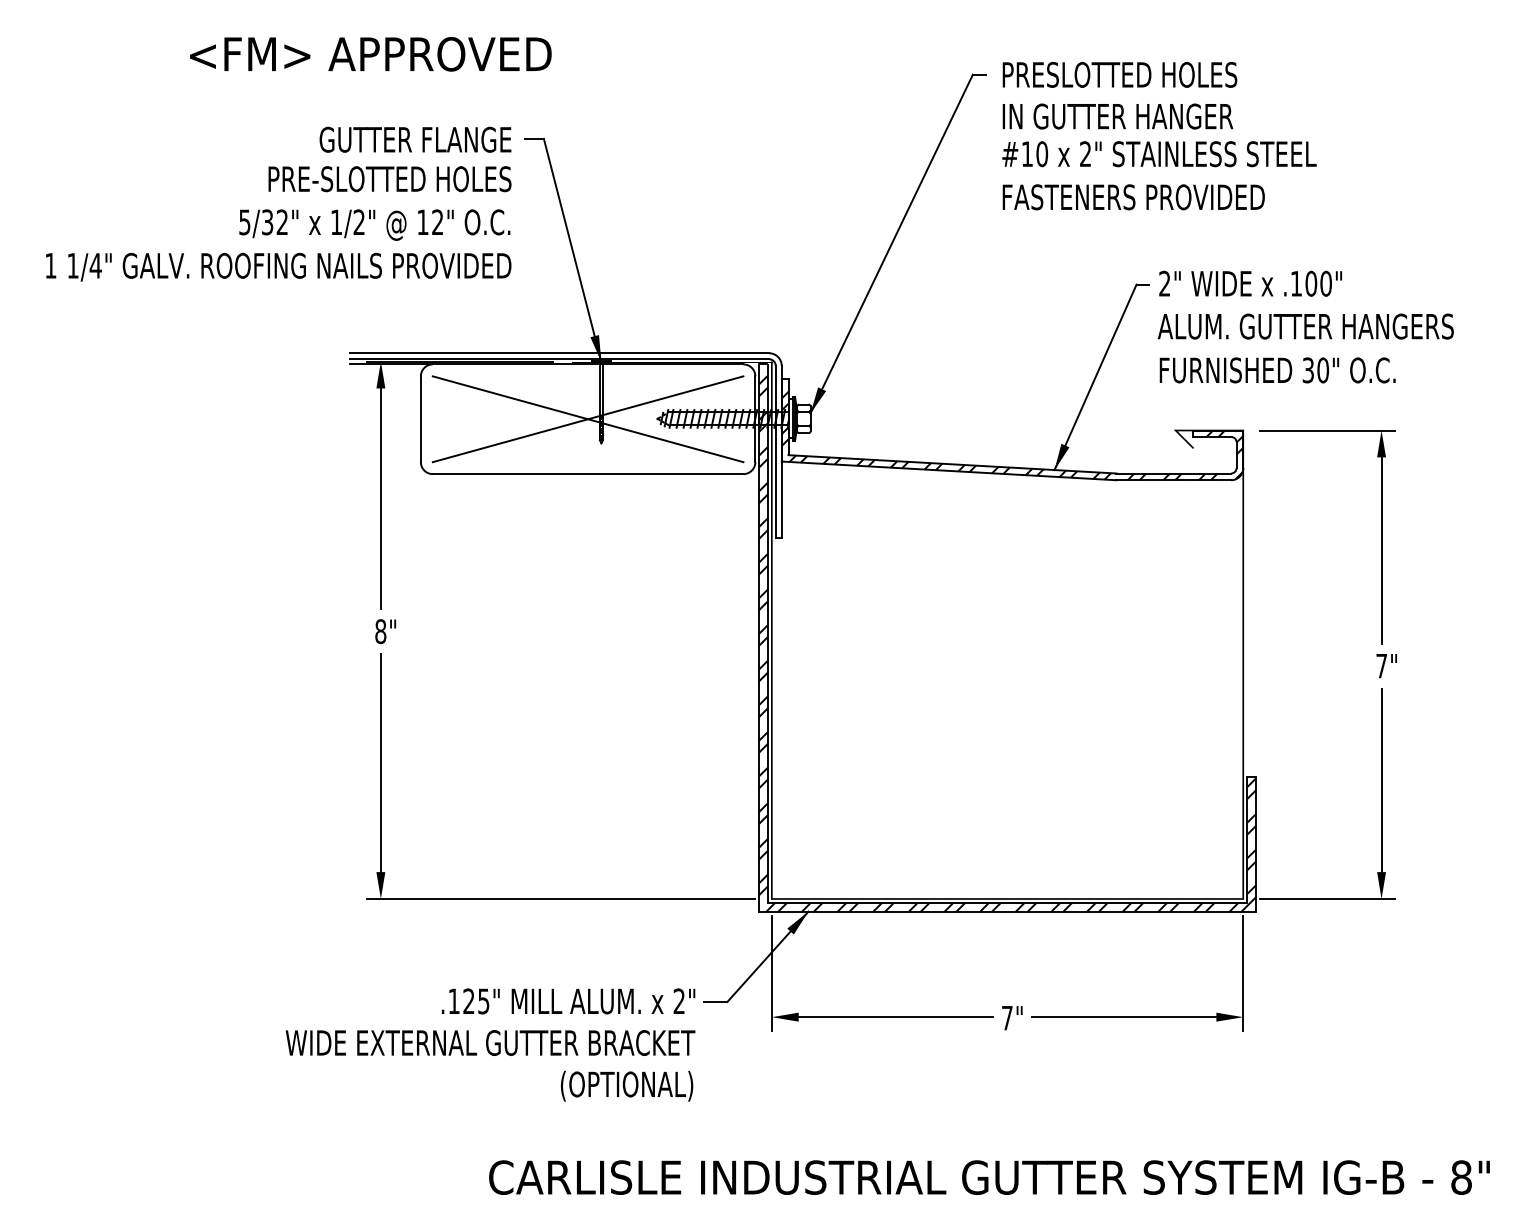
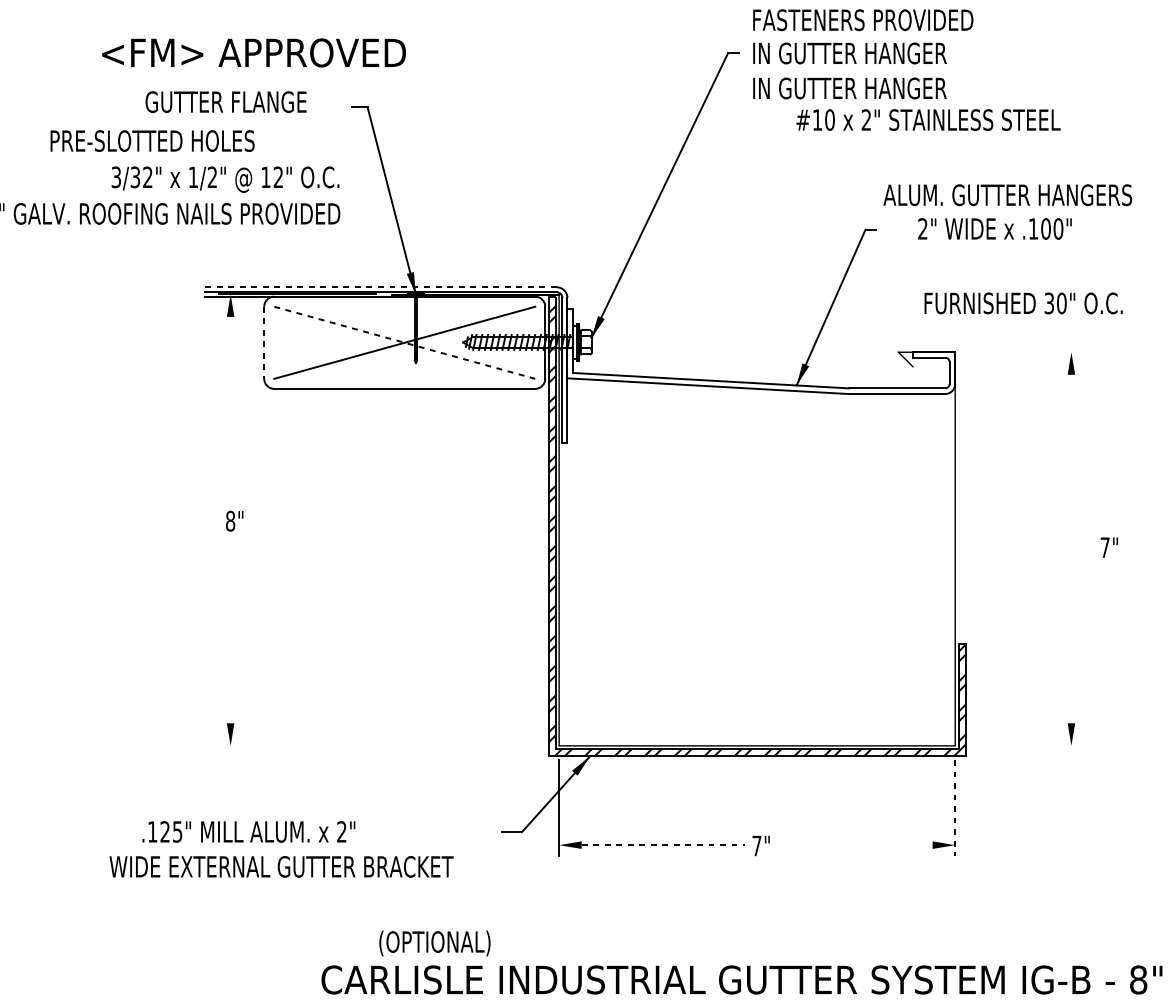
text: (370, 54) -> (253, 53), moved
text: (1121, 74) -> (852, 53), PRESLOTTED HOLES -> IN GUTTER HANGER
text: (415, 139) -> (226, 101), moved
text: (1159, 154) -> (928, 120), moved
text: (389, 179) -> (152, 141), moved
text: (1133, 197) -> (862, 20), moved
text: (244, 221) -> (116, 176), 5/32" -> 3/32"
text: (1250, 283) -> (994, 228), moved
text: (1305, 326) -> (1007, 195), moved
line: (559, 353) -> (380, 287), solid -> dashed
text: (1277, 370) -> (1023, 303), moved
line: (420, 419) -> (263, 342), solid -> dashed
line: (588, 419) -> (405, 342), solid -> dashed
line: (1327, 430) -> (1025, 352), removed
hatch: (1012, 435) -> (761, 356), removed
line: (380, 498) -> (230, 409), removed
line: (1381, 550) -> (1071, 453), removed
text: (1386, 666) -> (1109, 548), moved
line: (380, 763) -> (230, 632), removed
line: (1381, 780) -> (1071, 646), removed
line: (561, 898) -> (382, 745), removed
line: (1327, 898) -> (1025, 745), removed
line: (1243, 973) -> (955, 808), solid -> dashed
text: (568, 1001) -> (248, 831), moved
line: (896, 1017) -> (663, 845), solid -> dashed
line: (1123, 1017) -> (854, 845), removed
text: (490, 1042) -> (281, 866), moved
text: (626, 1085) -> (434, 942), moved

